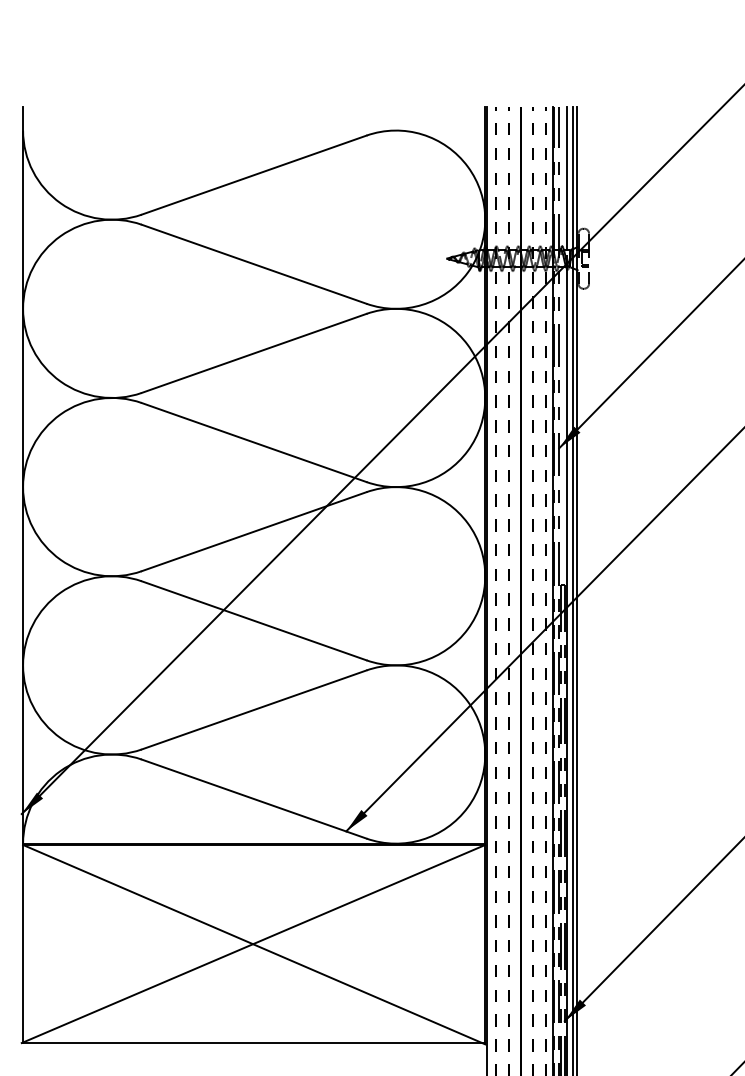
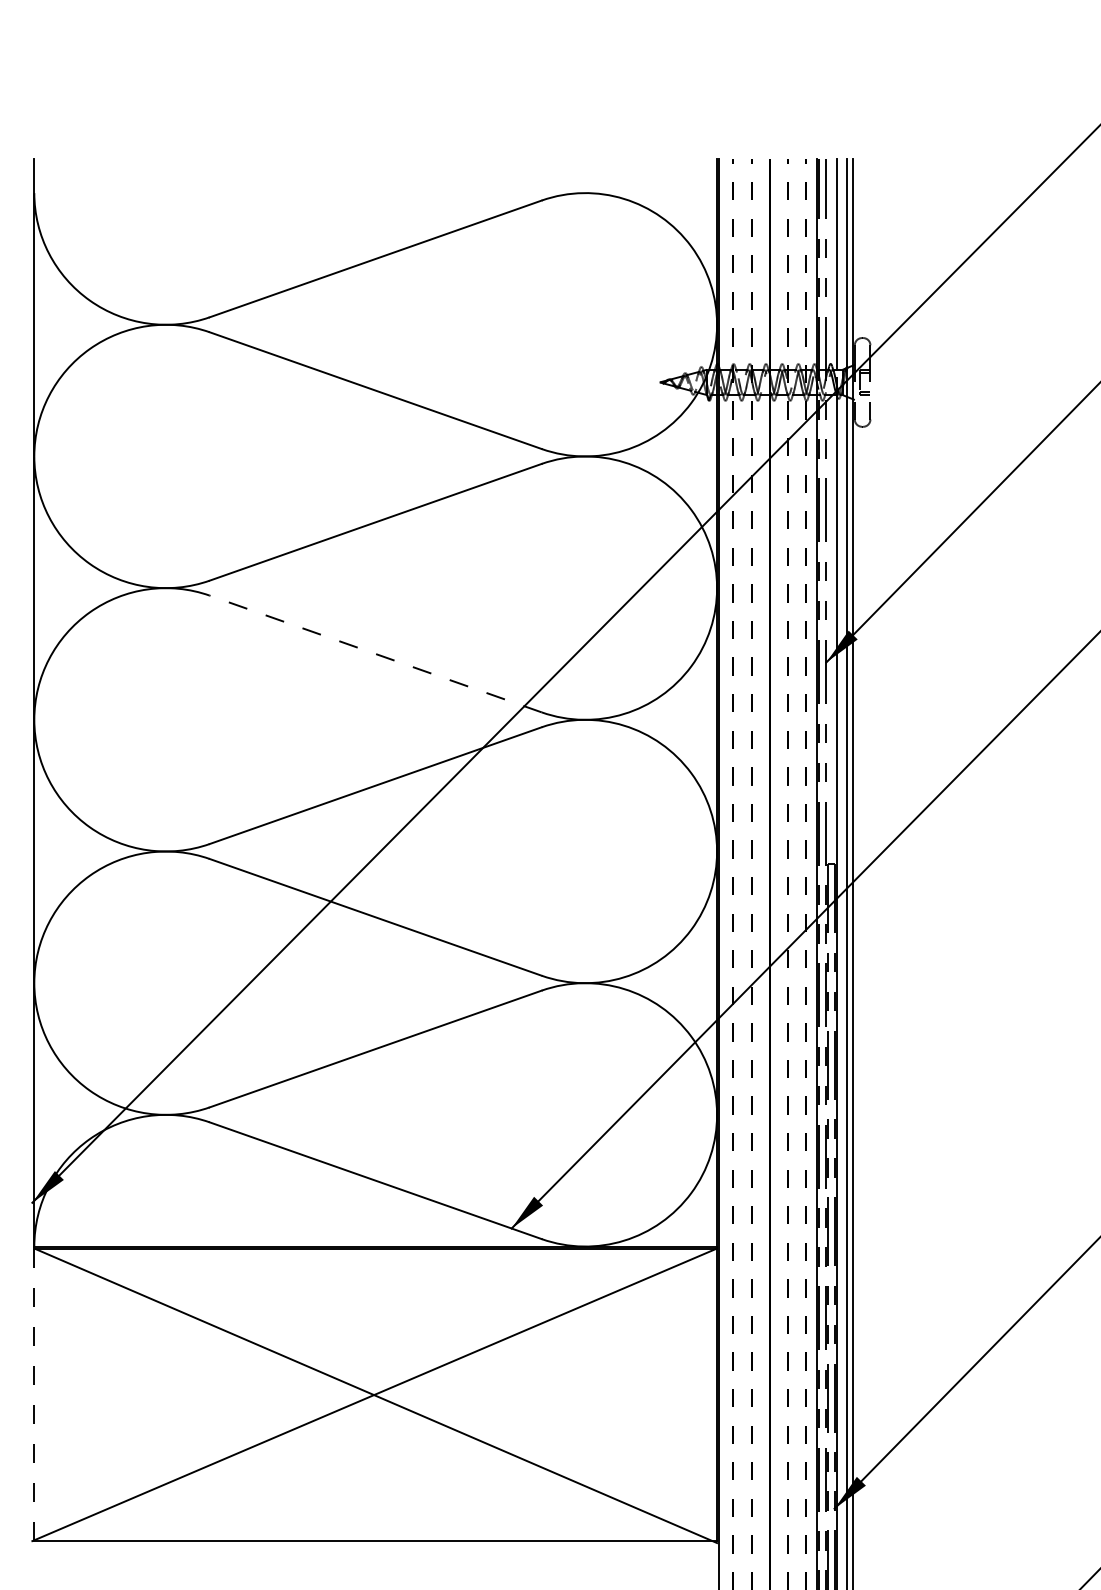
line: (253, 442) -> (374, 653), solid -> dashed
line: (23, 943) -> (34, 1394), solid -> dashed

